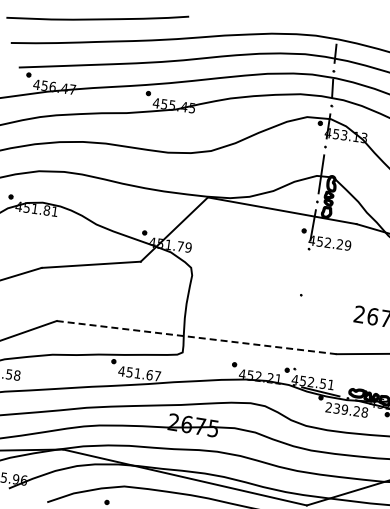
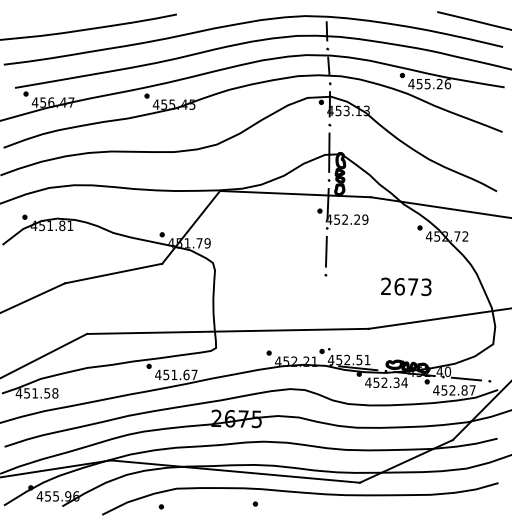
line: (304, 271) -> (325, 251), added
line: (196, 337) -> (227, 331), dashed -> solid
text: (346, 409) -> (386, 382), 239.28 -> 452.34

